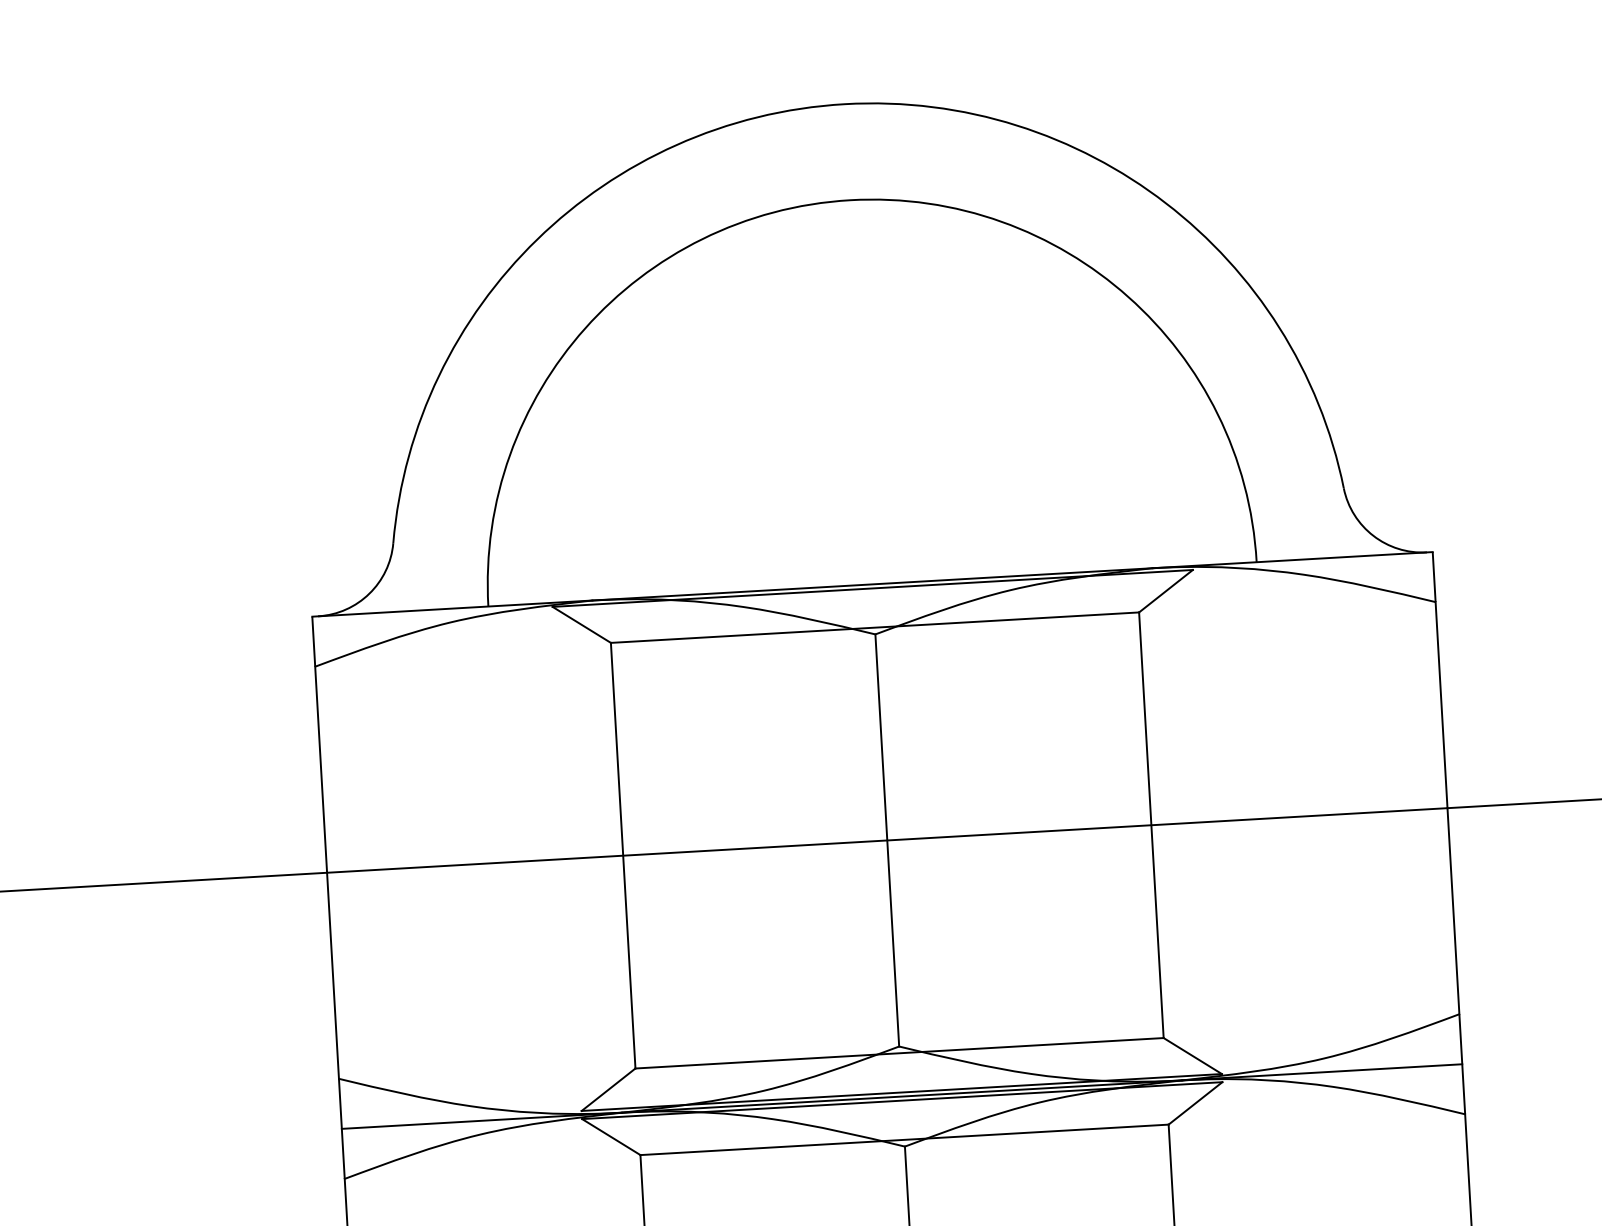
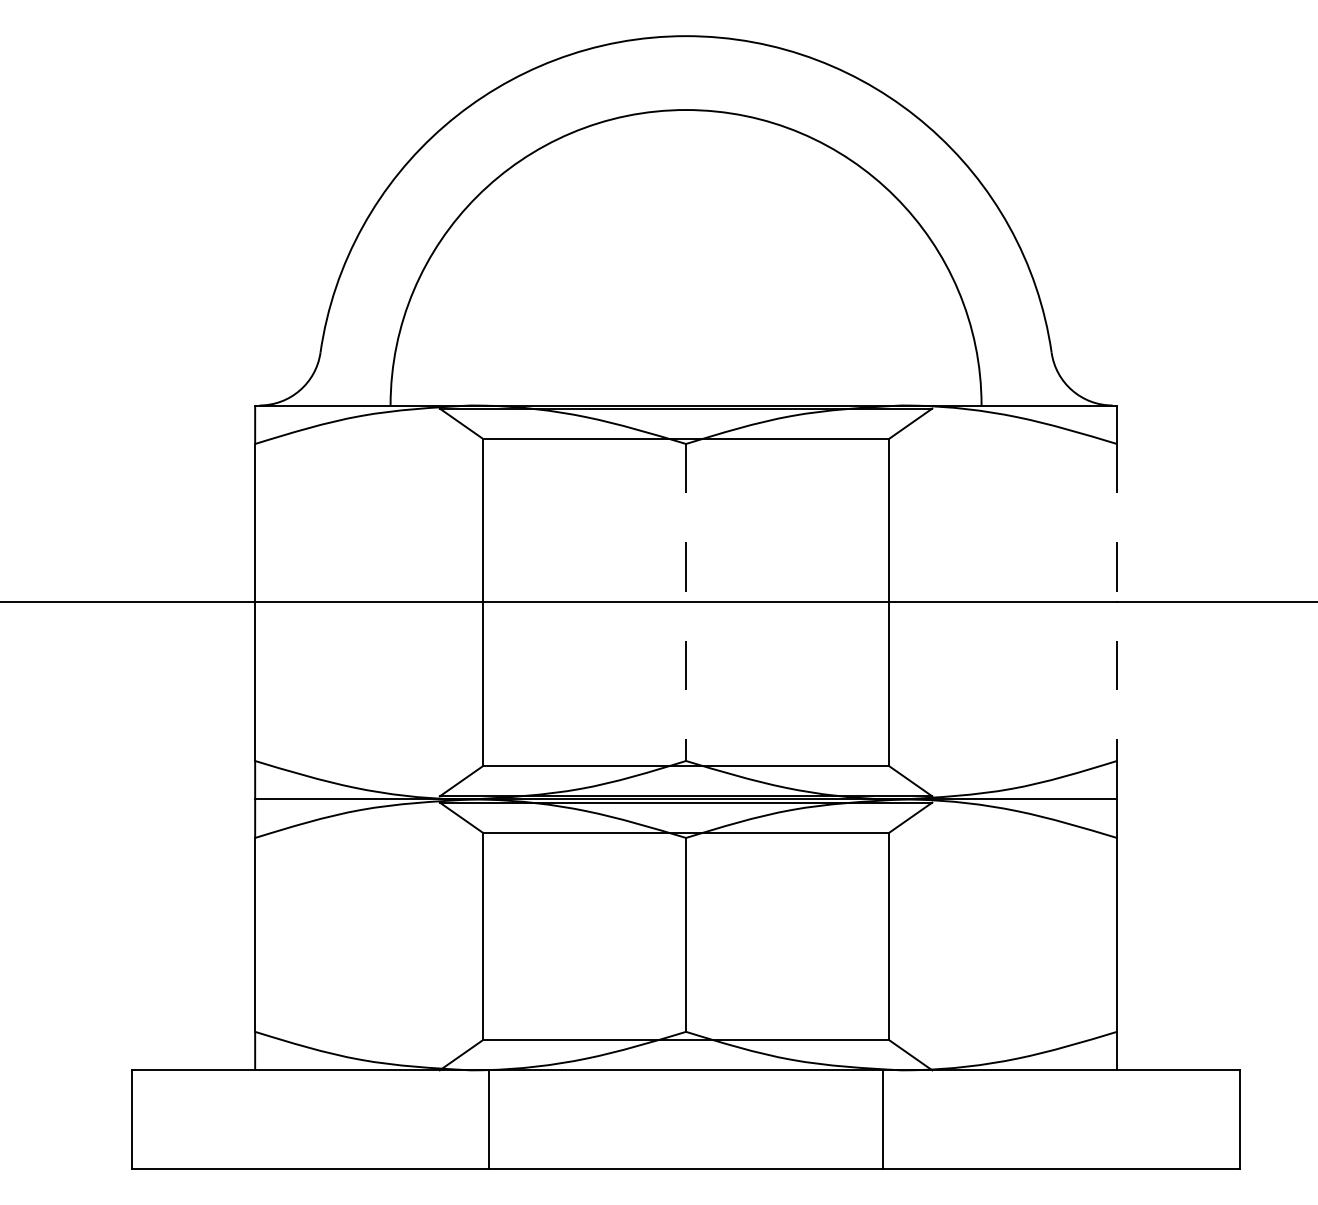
line: (1446, 808) -> (1116, 602), solid -> dashed
line: (887, 840) -> (686, 602), solid -> dashed

